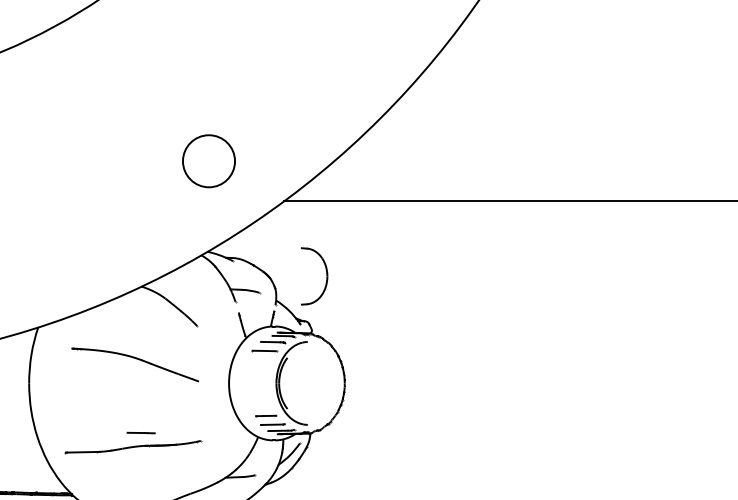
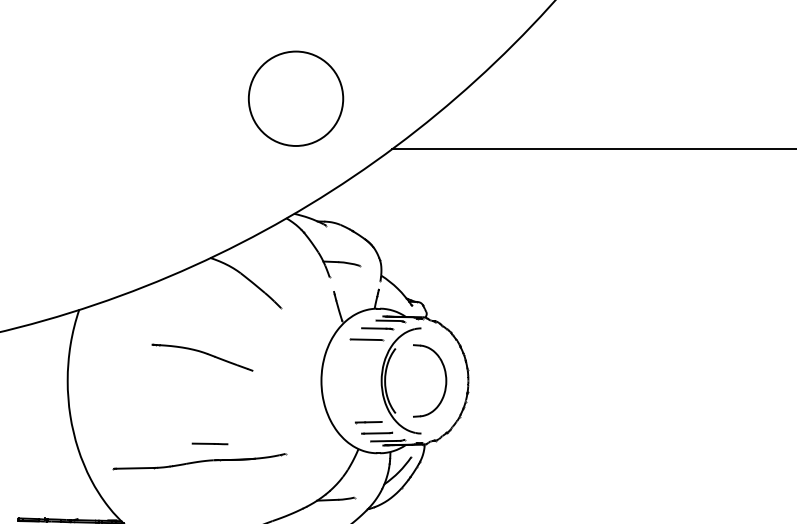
circle: (208, 161) -> (295, 99), size x1.43
part: (326, 276) -> (445, 381), moved
part: (135, 365) -> (202, 358), size x0.62

